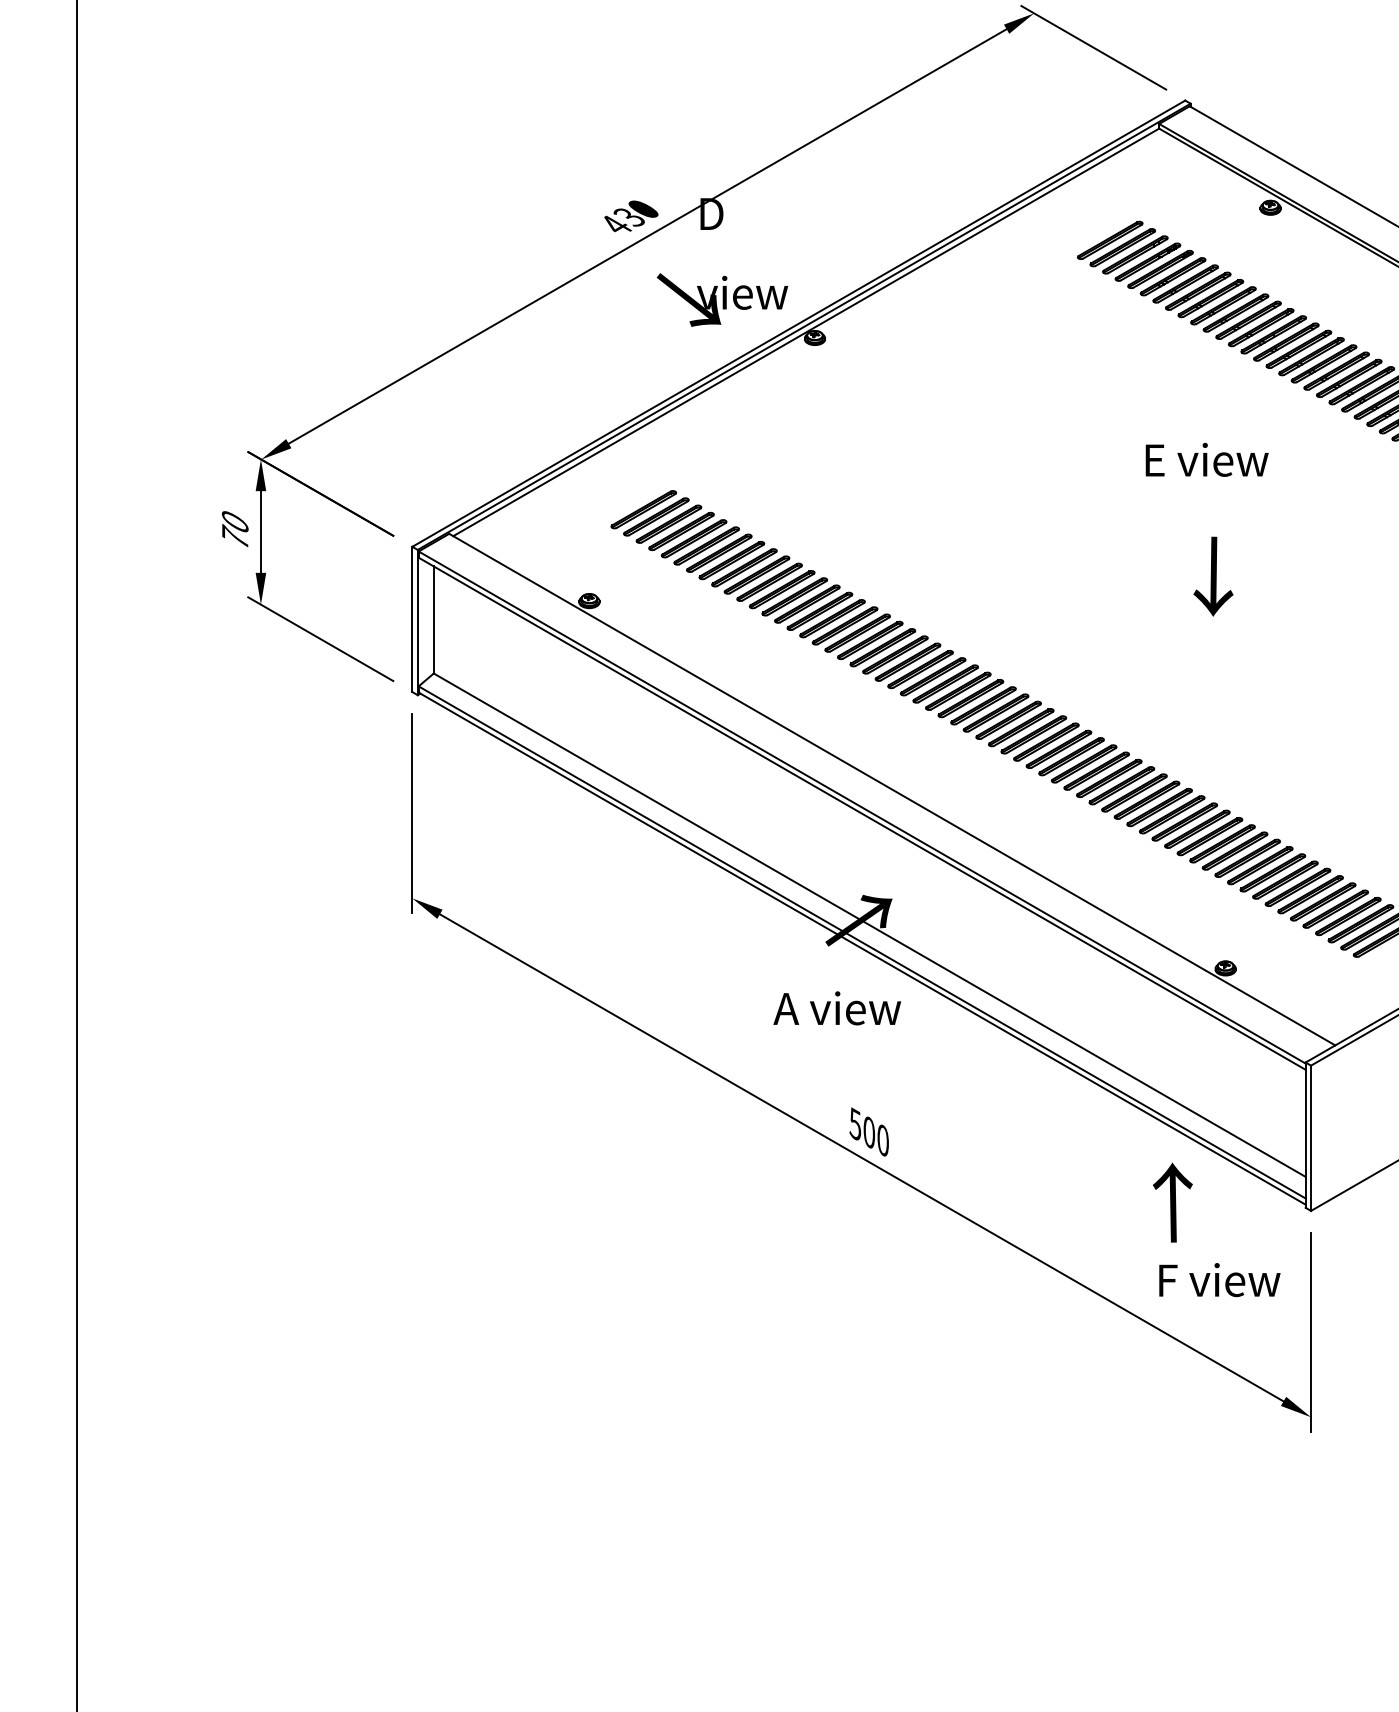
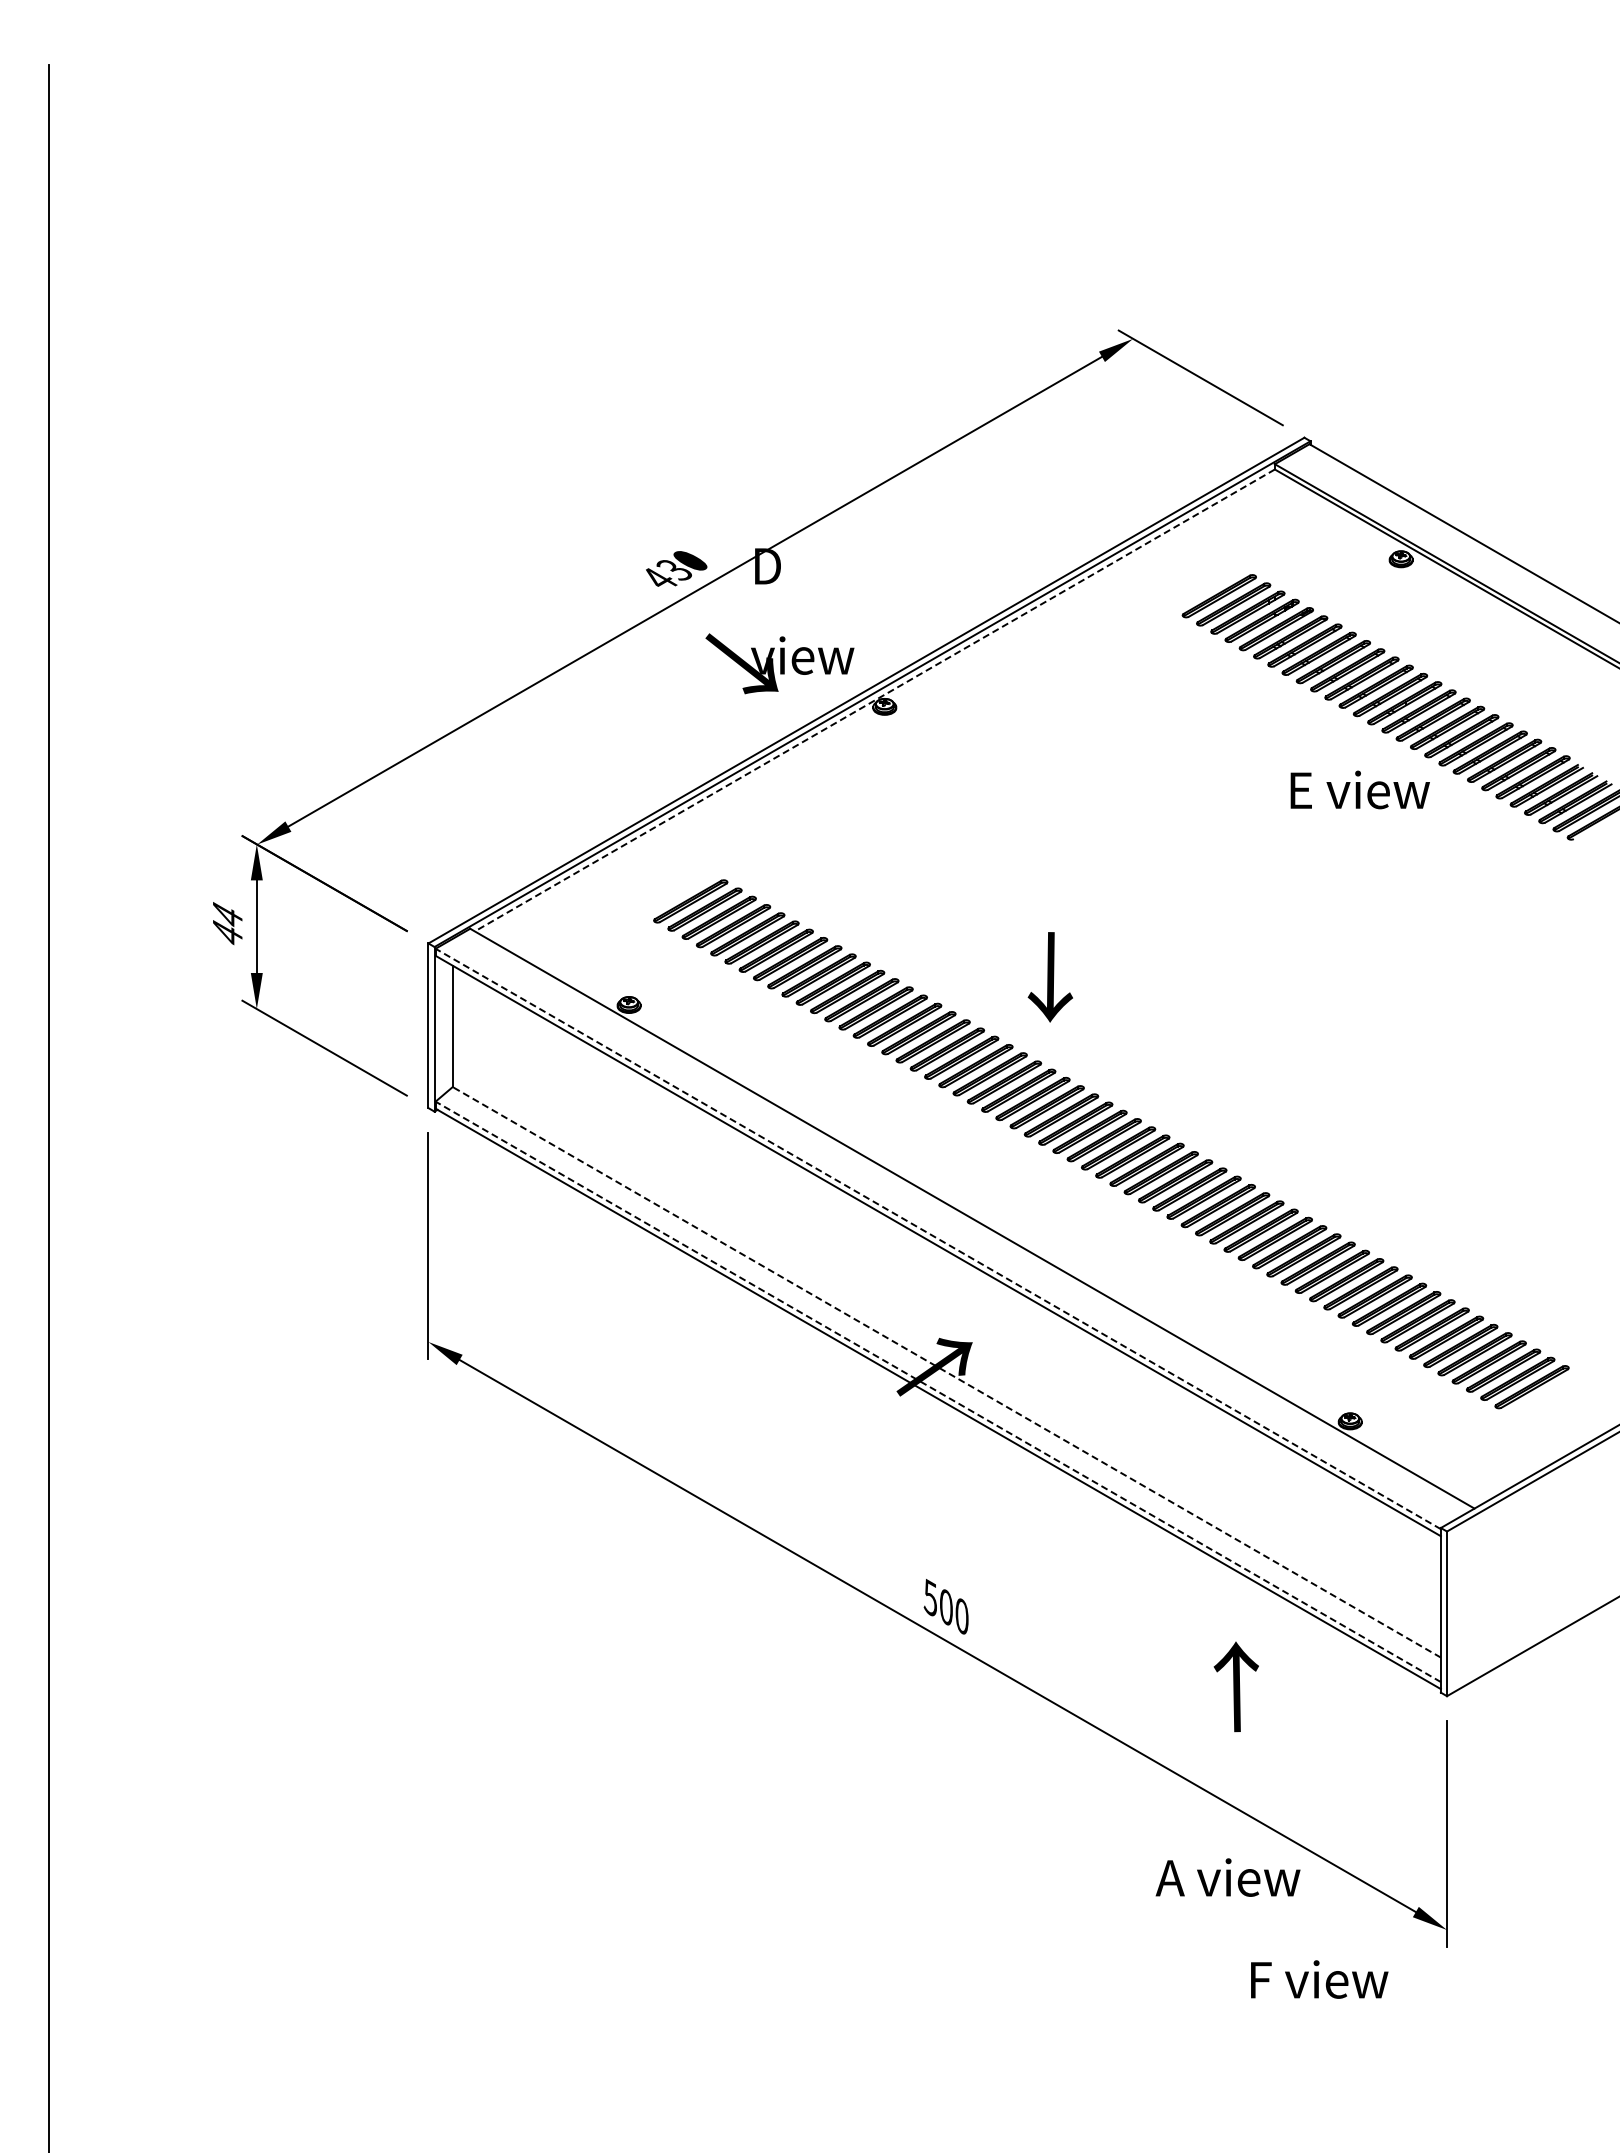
line: (805, 332) -> (874, 700), solid -> dashed
text: (1206, 459) -> (1359, 789), moved
text: (235, 529) -> (227, 923), 70 -> 44
text: (1212, 576) -> (1049, 977), moved
line: (861, 807) -> (937, 1238), solid -> dashed
line: (869, 925) -> (946, 1372), solid -> dashed
line: (861, 942) -> (937, 1391), solid -> dashed
text: (836, 1008) -> (1227, 1877), moved
text: (1172, 1202) -> (1235, 1686), moved
text: (1219, 1280) -> (1319, 1979), moved

